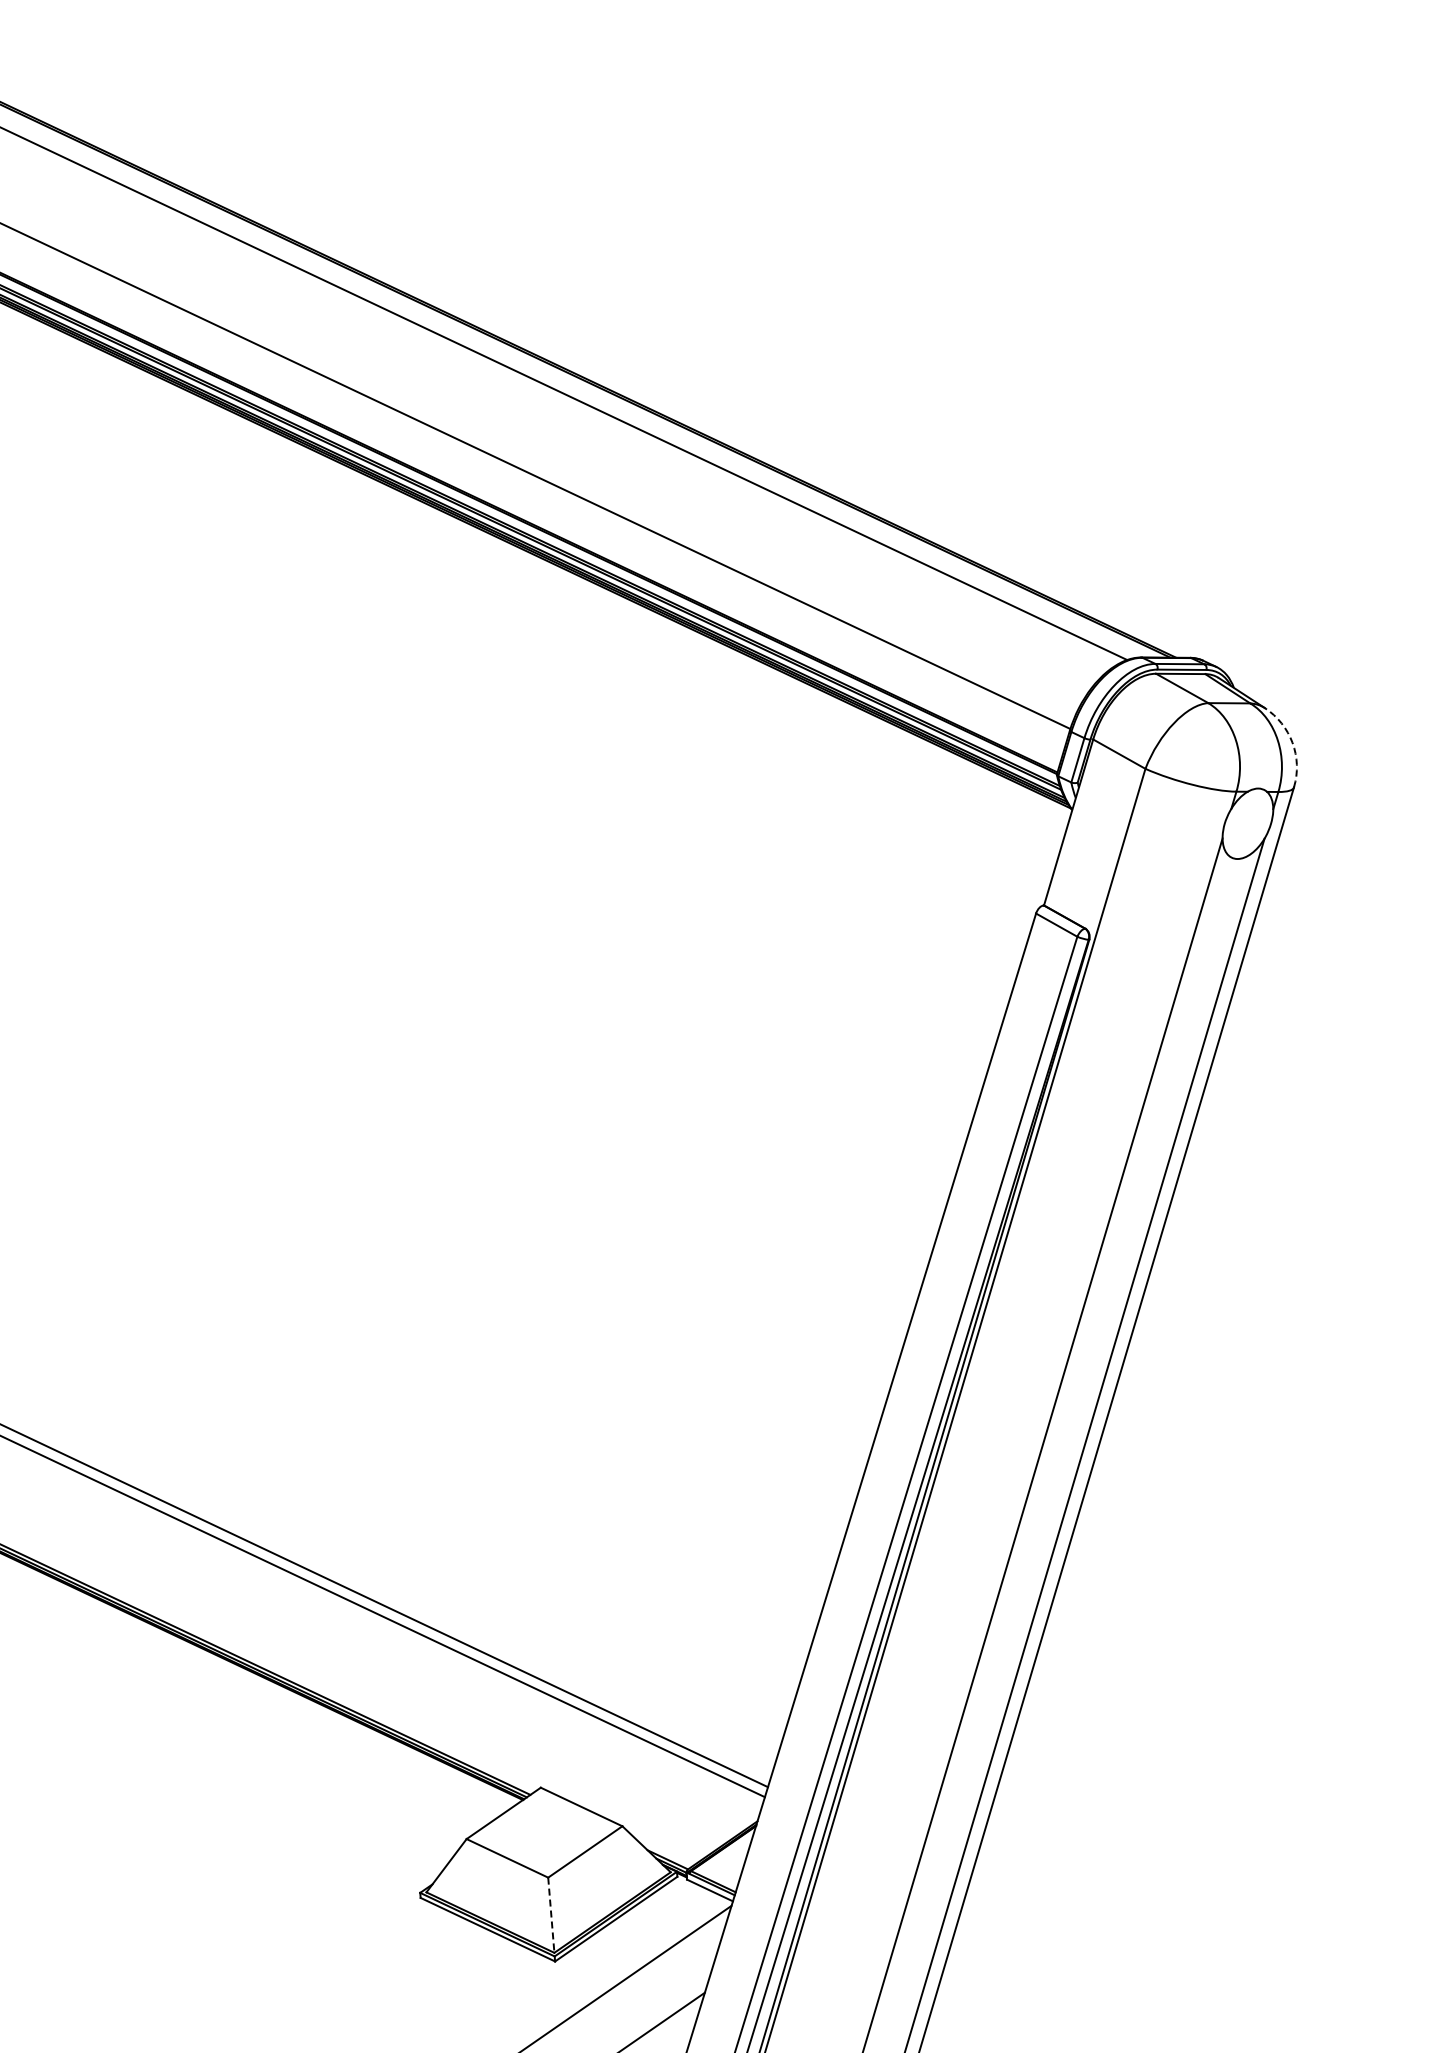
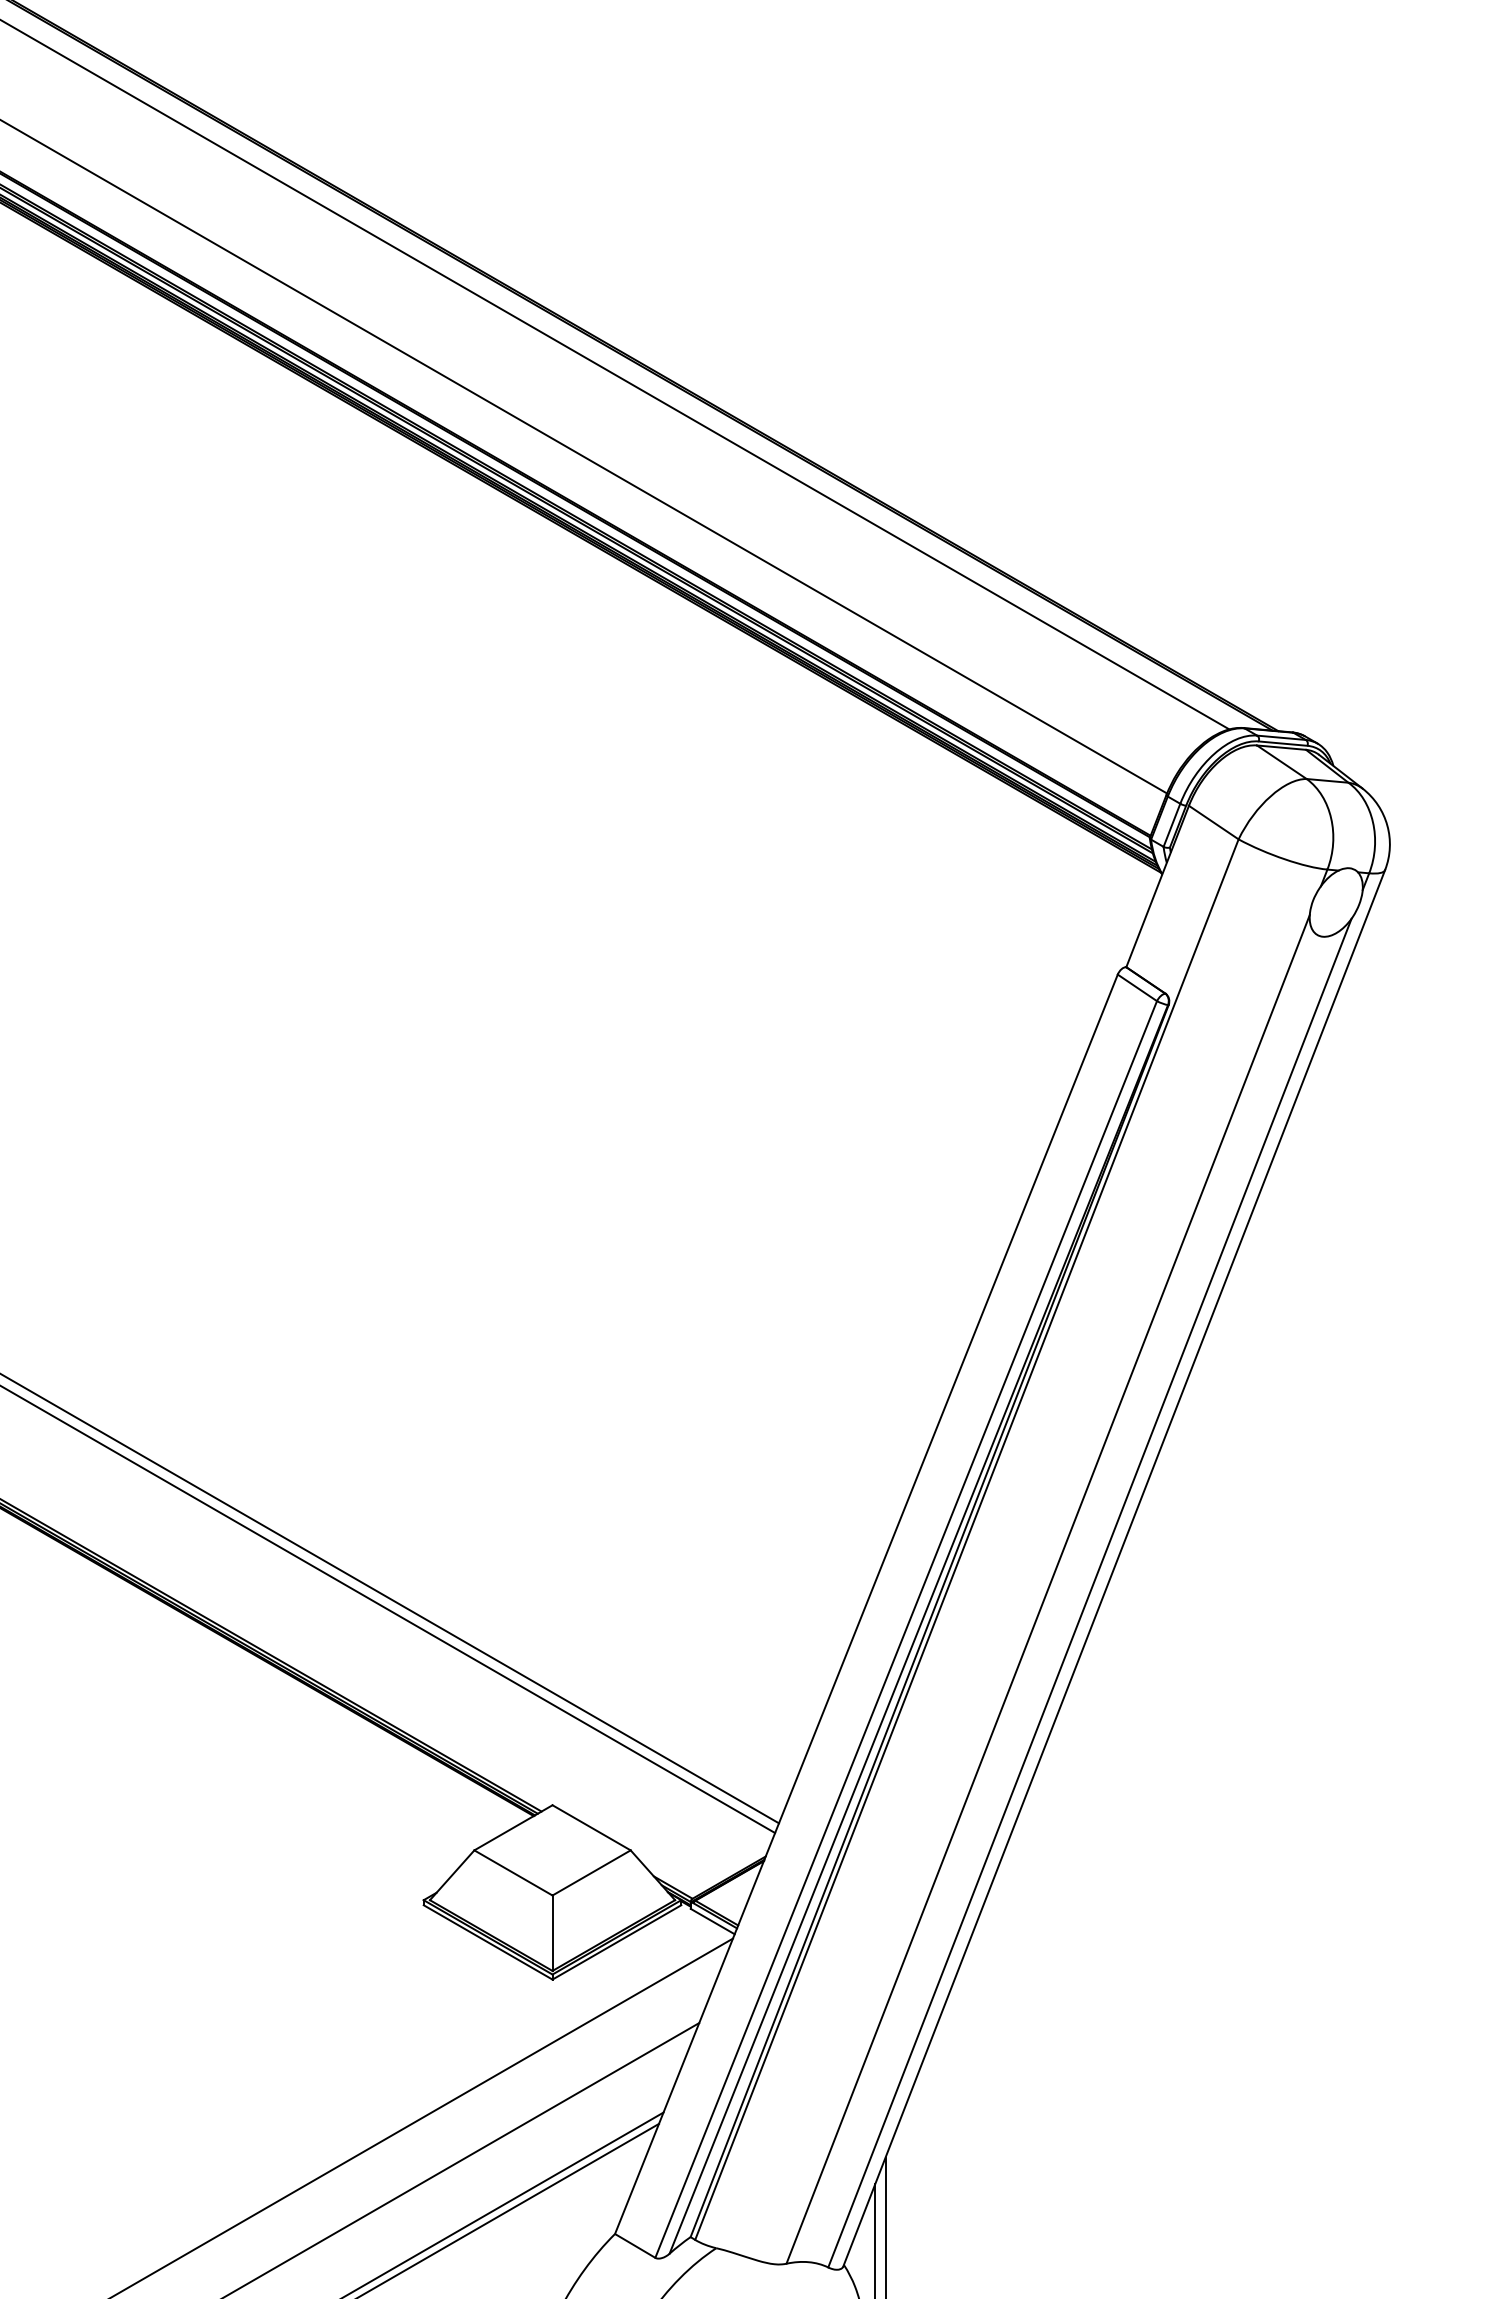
arc: (1292, 742) -> (1387, 825), dashed -> solid
line: (551, 1915) -> (552, 1933), dashed -> solid

